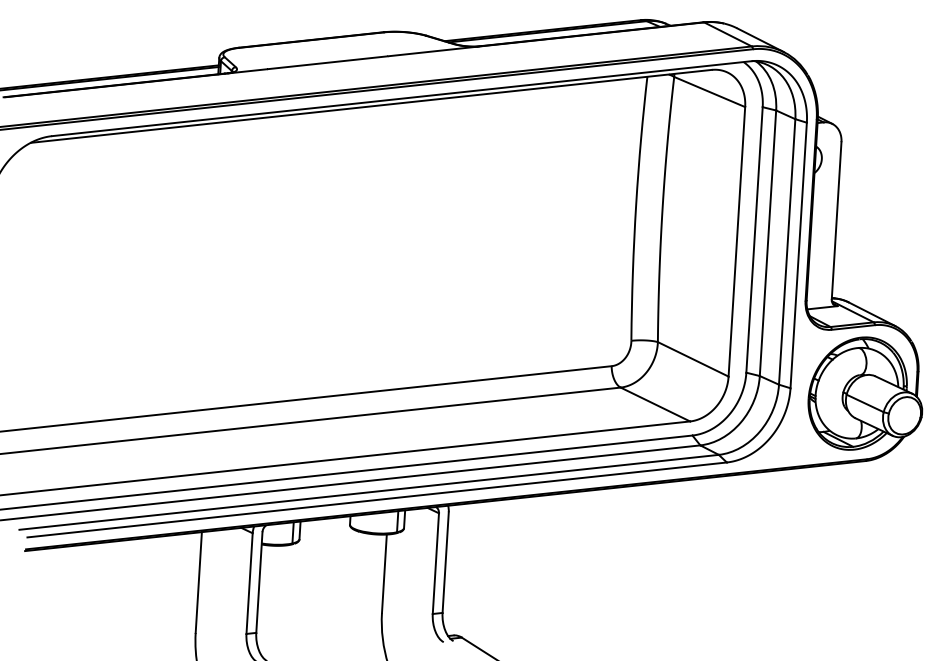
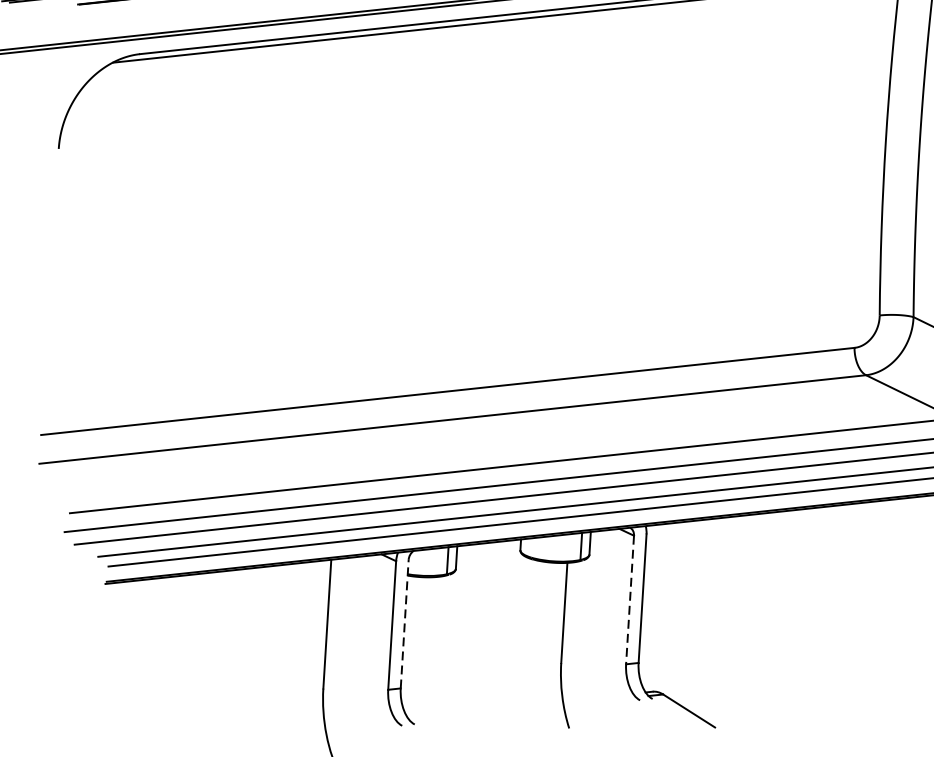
line: (435, 564) -> (629, 601), solid -> dashed
line: (259, 582) -> (404, 624), solid -> dashed

